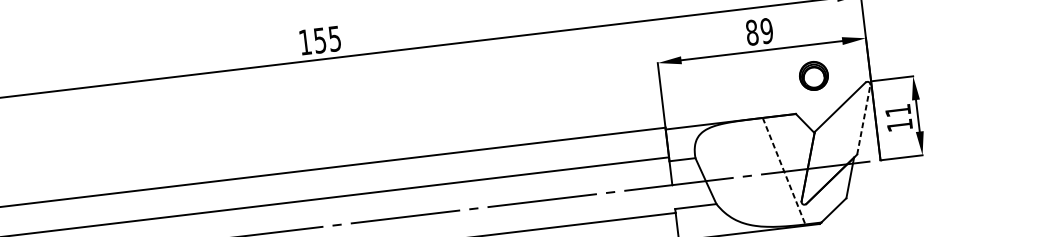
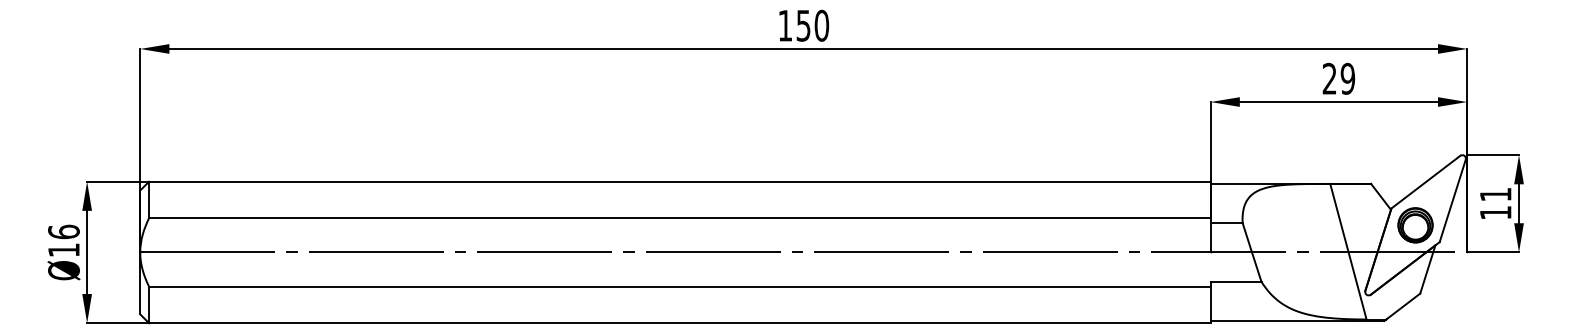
text: (751, 32) -> (1329, 78), 89 -> 29
text: (334, 38) -> (821, 25), 155 -> 150
part: (813, 76) -> (1415, 225), moved
line: (863, 119) -> (1452, 200), dashed -> solid
line: (784, 171) -> (1348, 252), dashed -> solid

